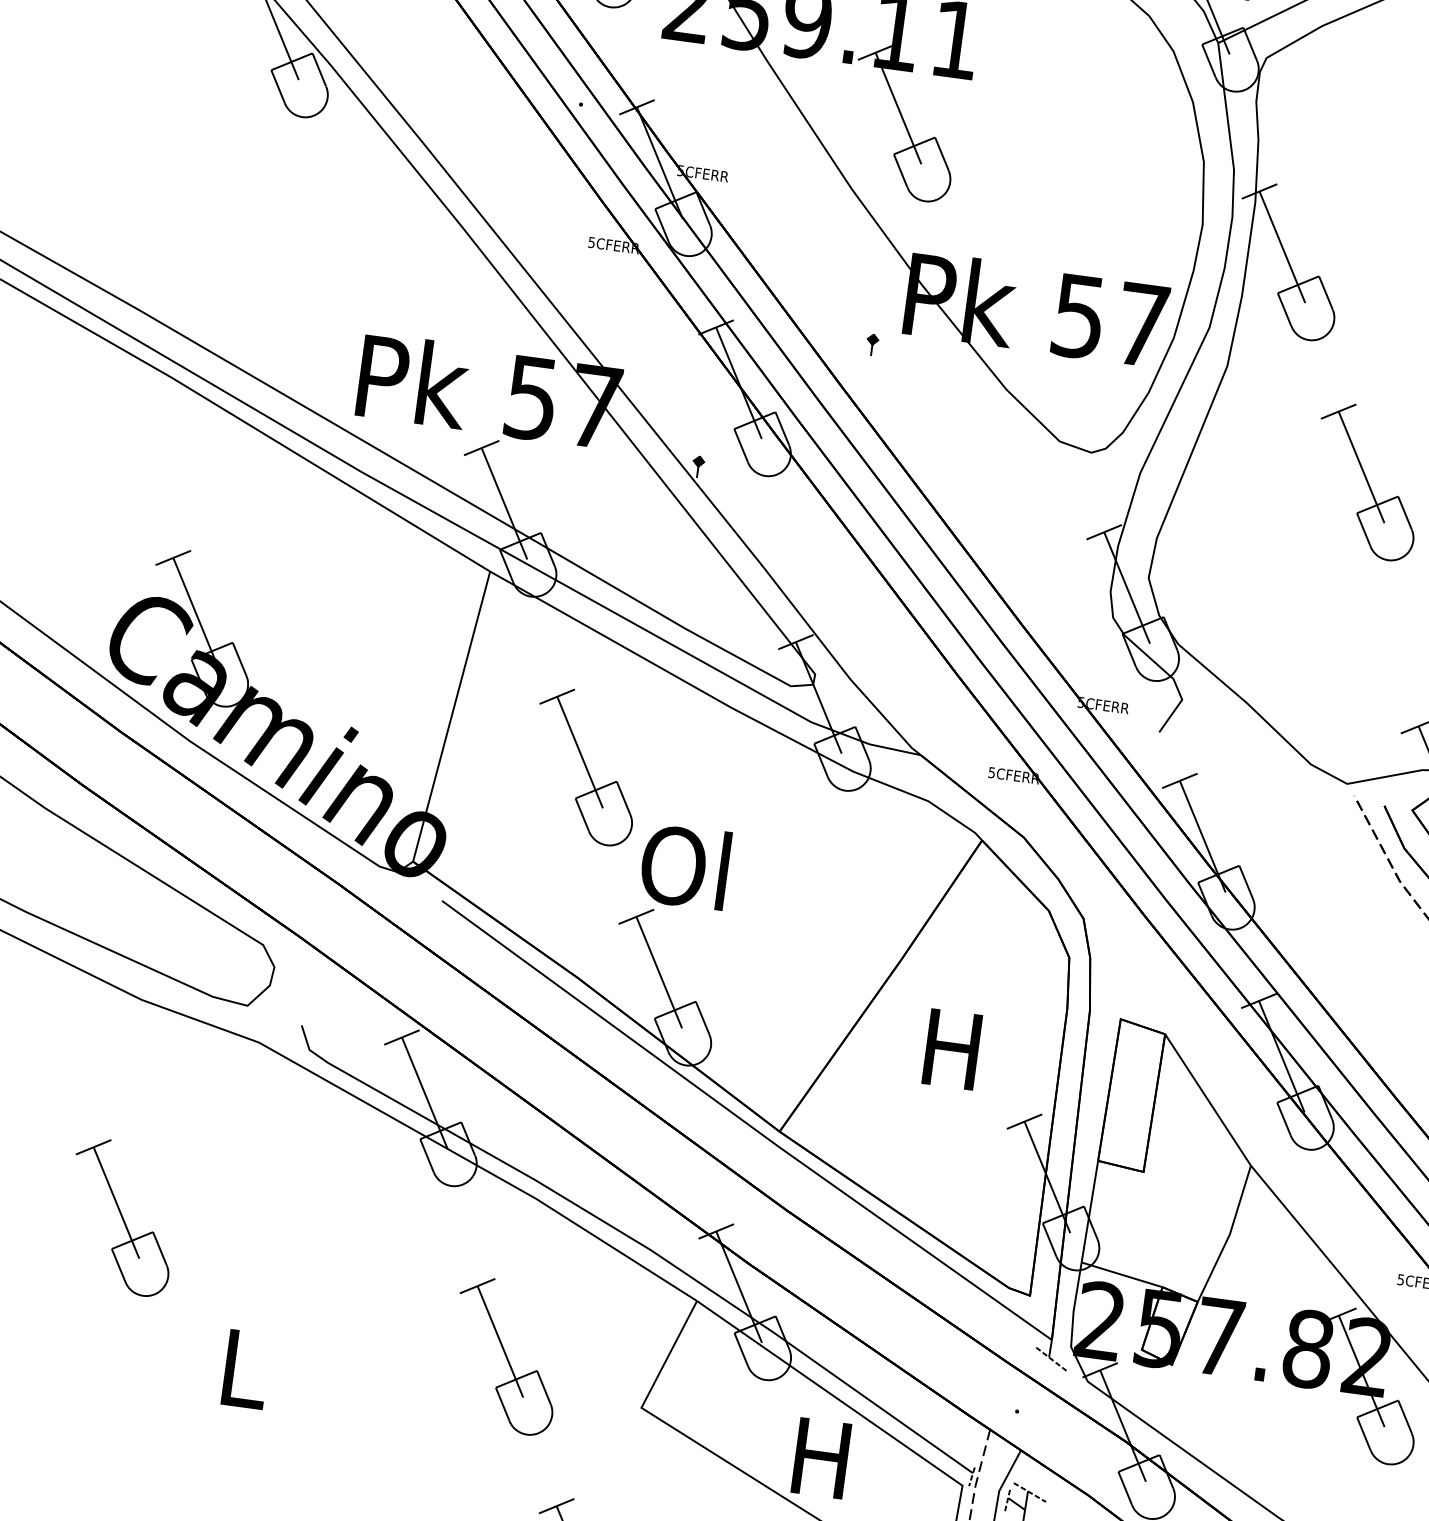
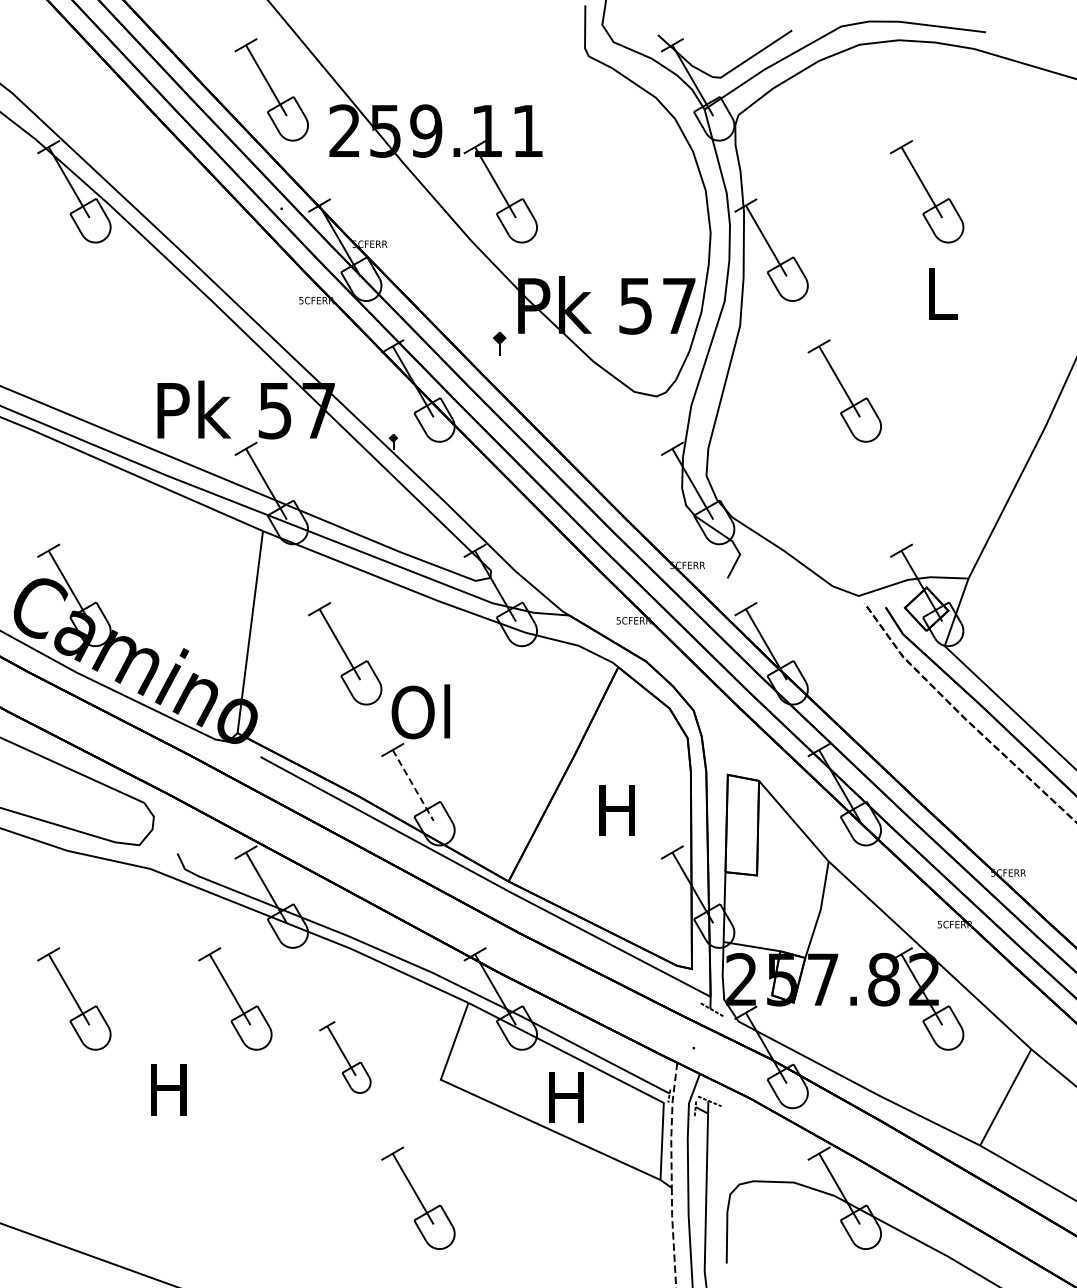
part: (871, 344) -> (498, 343), size x1.6
line: (659, 972) -> (413, 785), solid -> dashed
part: (357, 1248) -> (235, 998), added
part: (506, 1356) -> (345, 1057), size x0.7
text: (241, 1368) -> (168, 1089), L -> H

